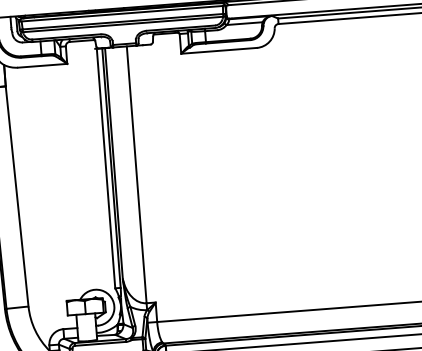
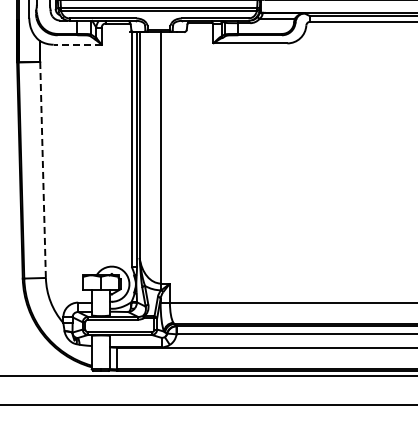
line: (42, 65) -> (77, 44), solid -> dashed
line: (17, 196) -> (43, 170), solid -> dashed

